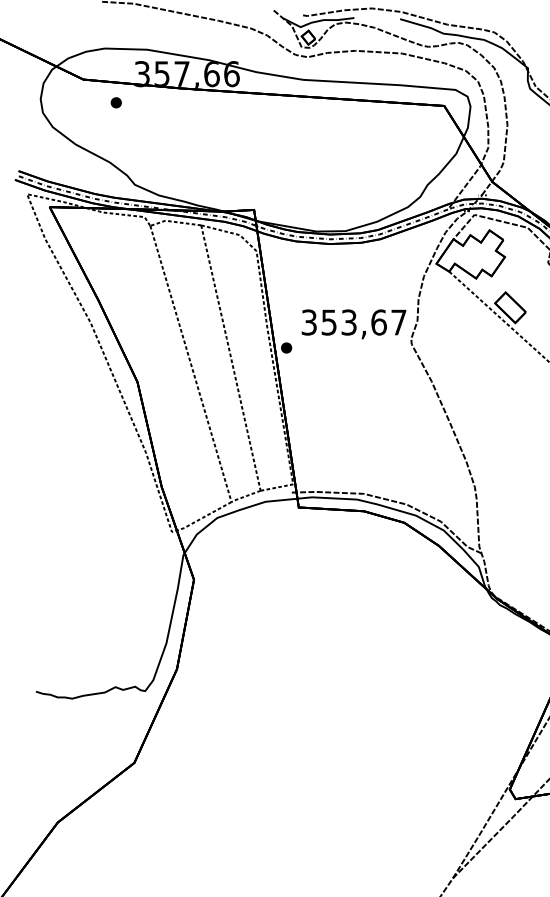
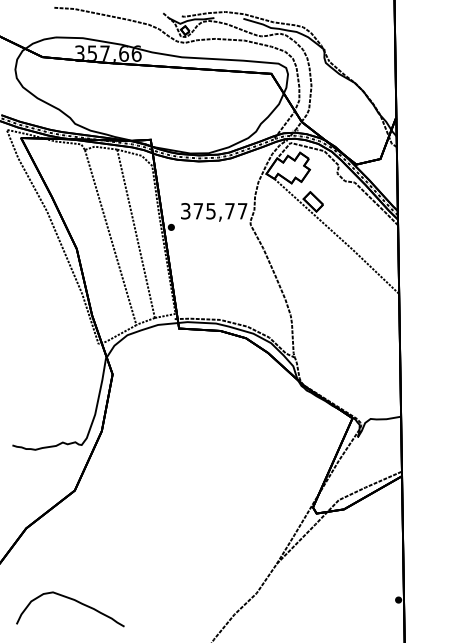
part: (114, 102) -> (62, 71), removed
text: (354, 322) -> (214, 211), 353,67 -> 375,77

